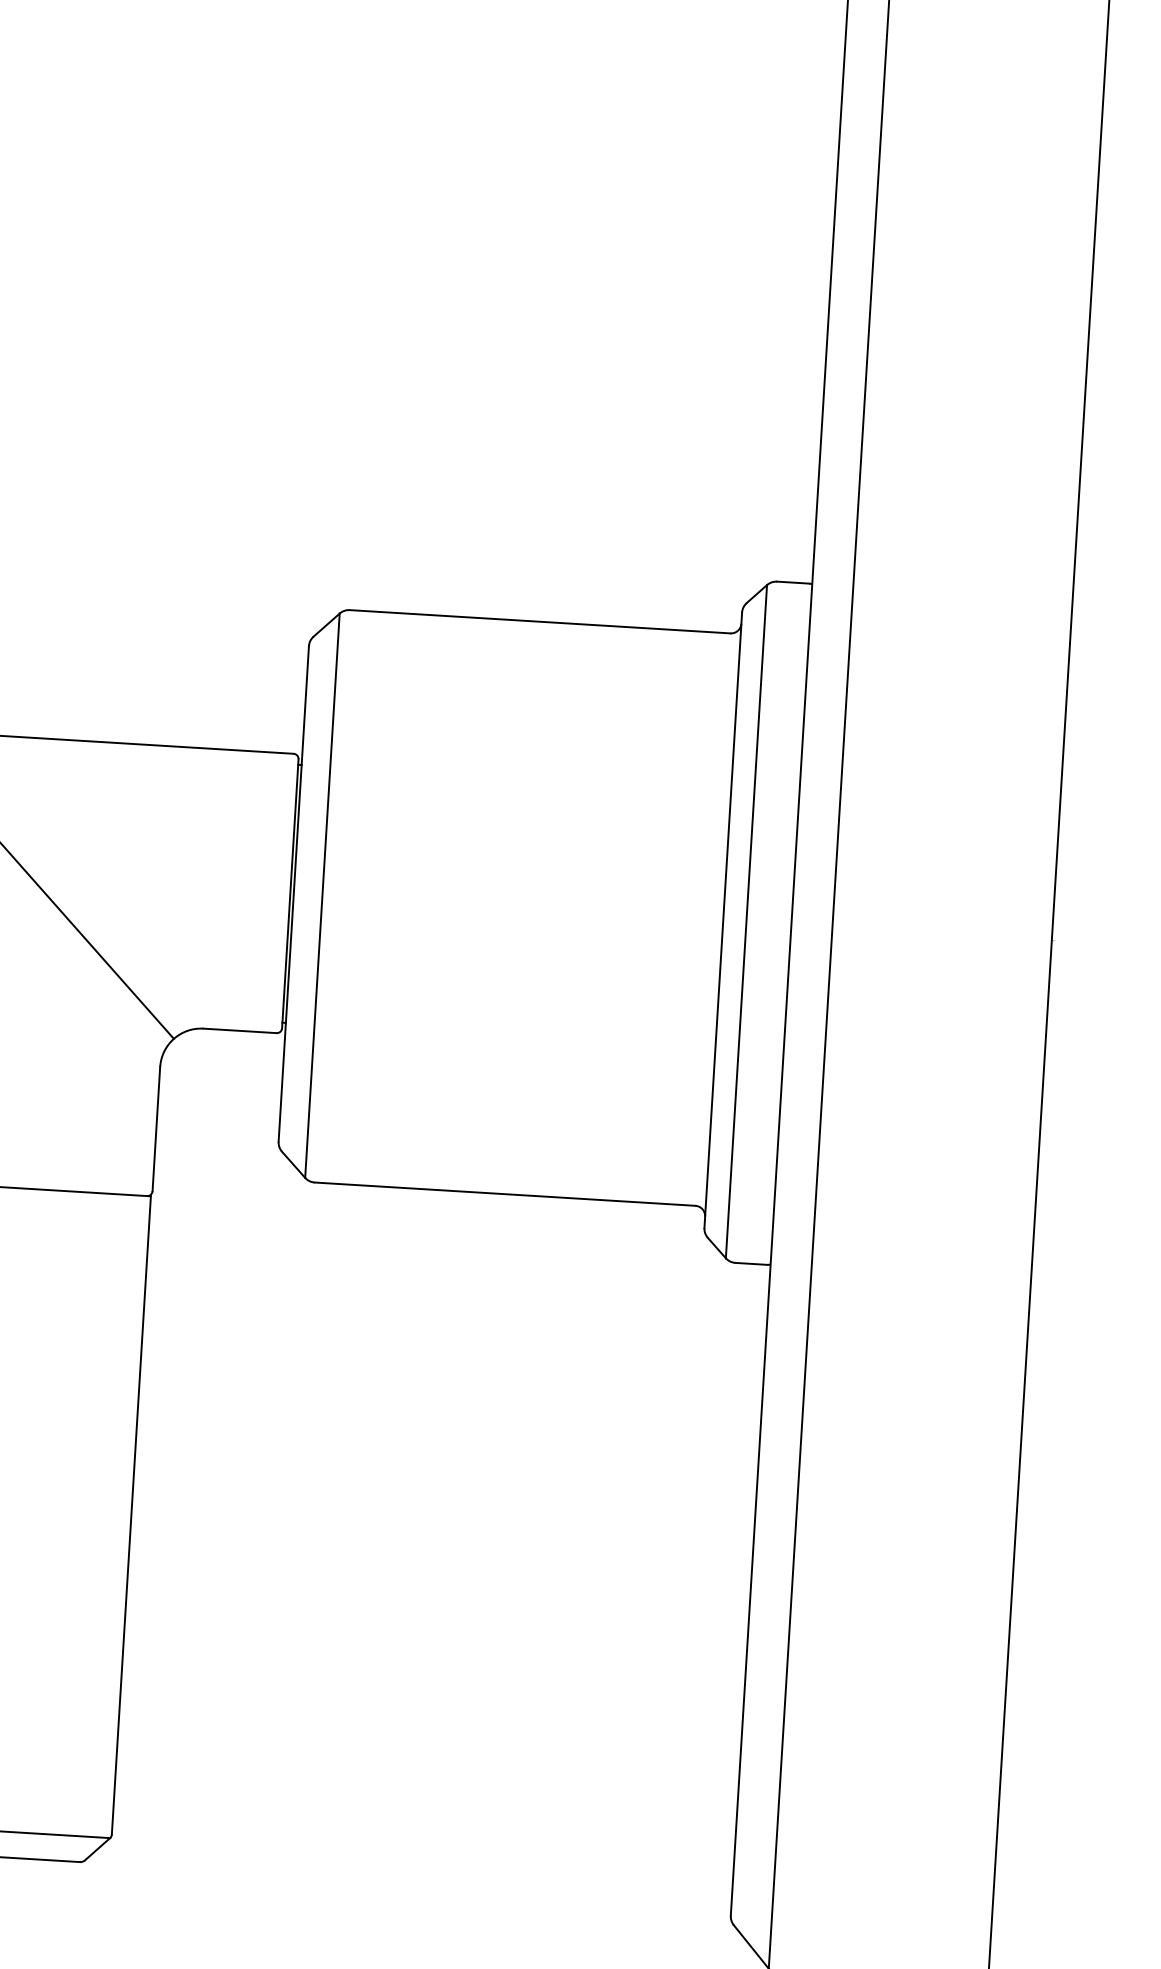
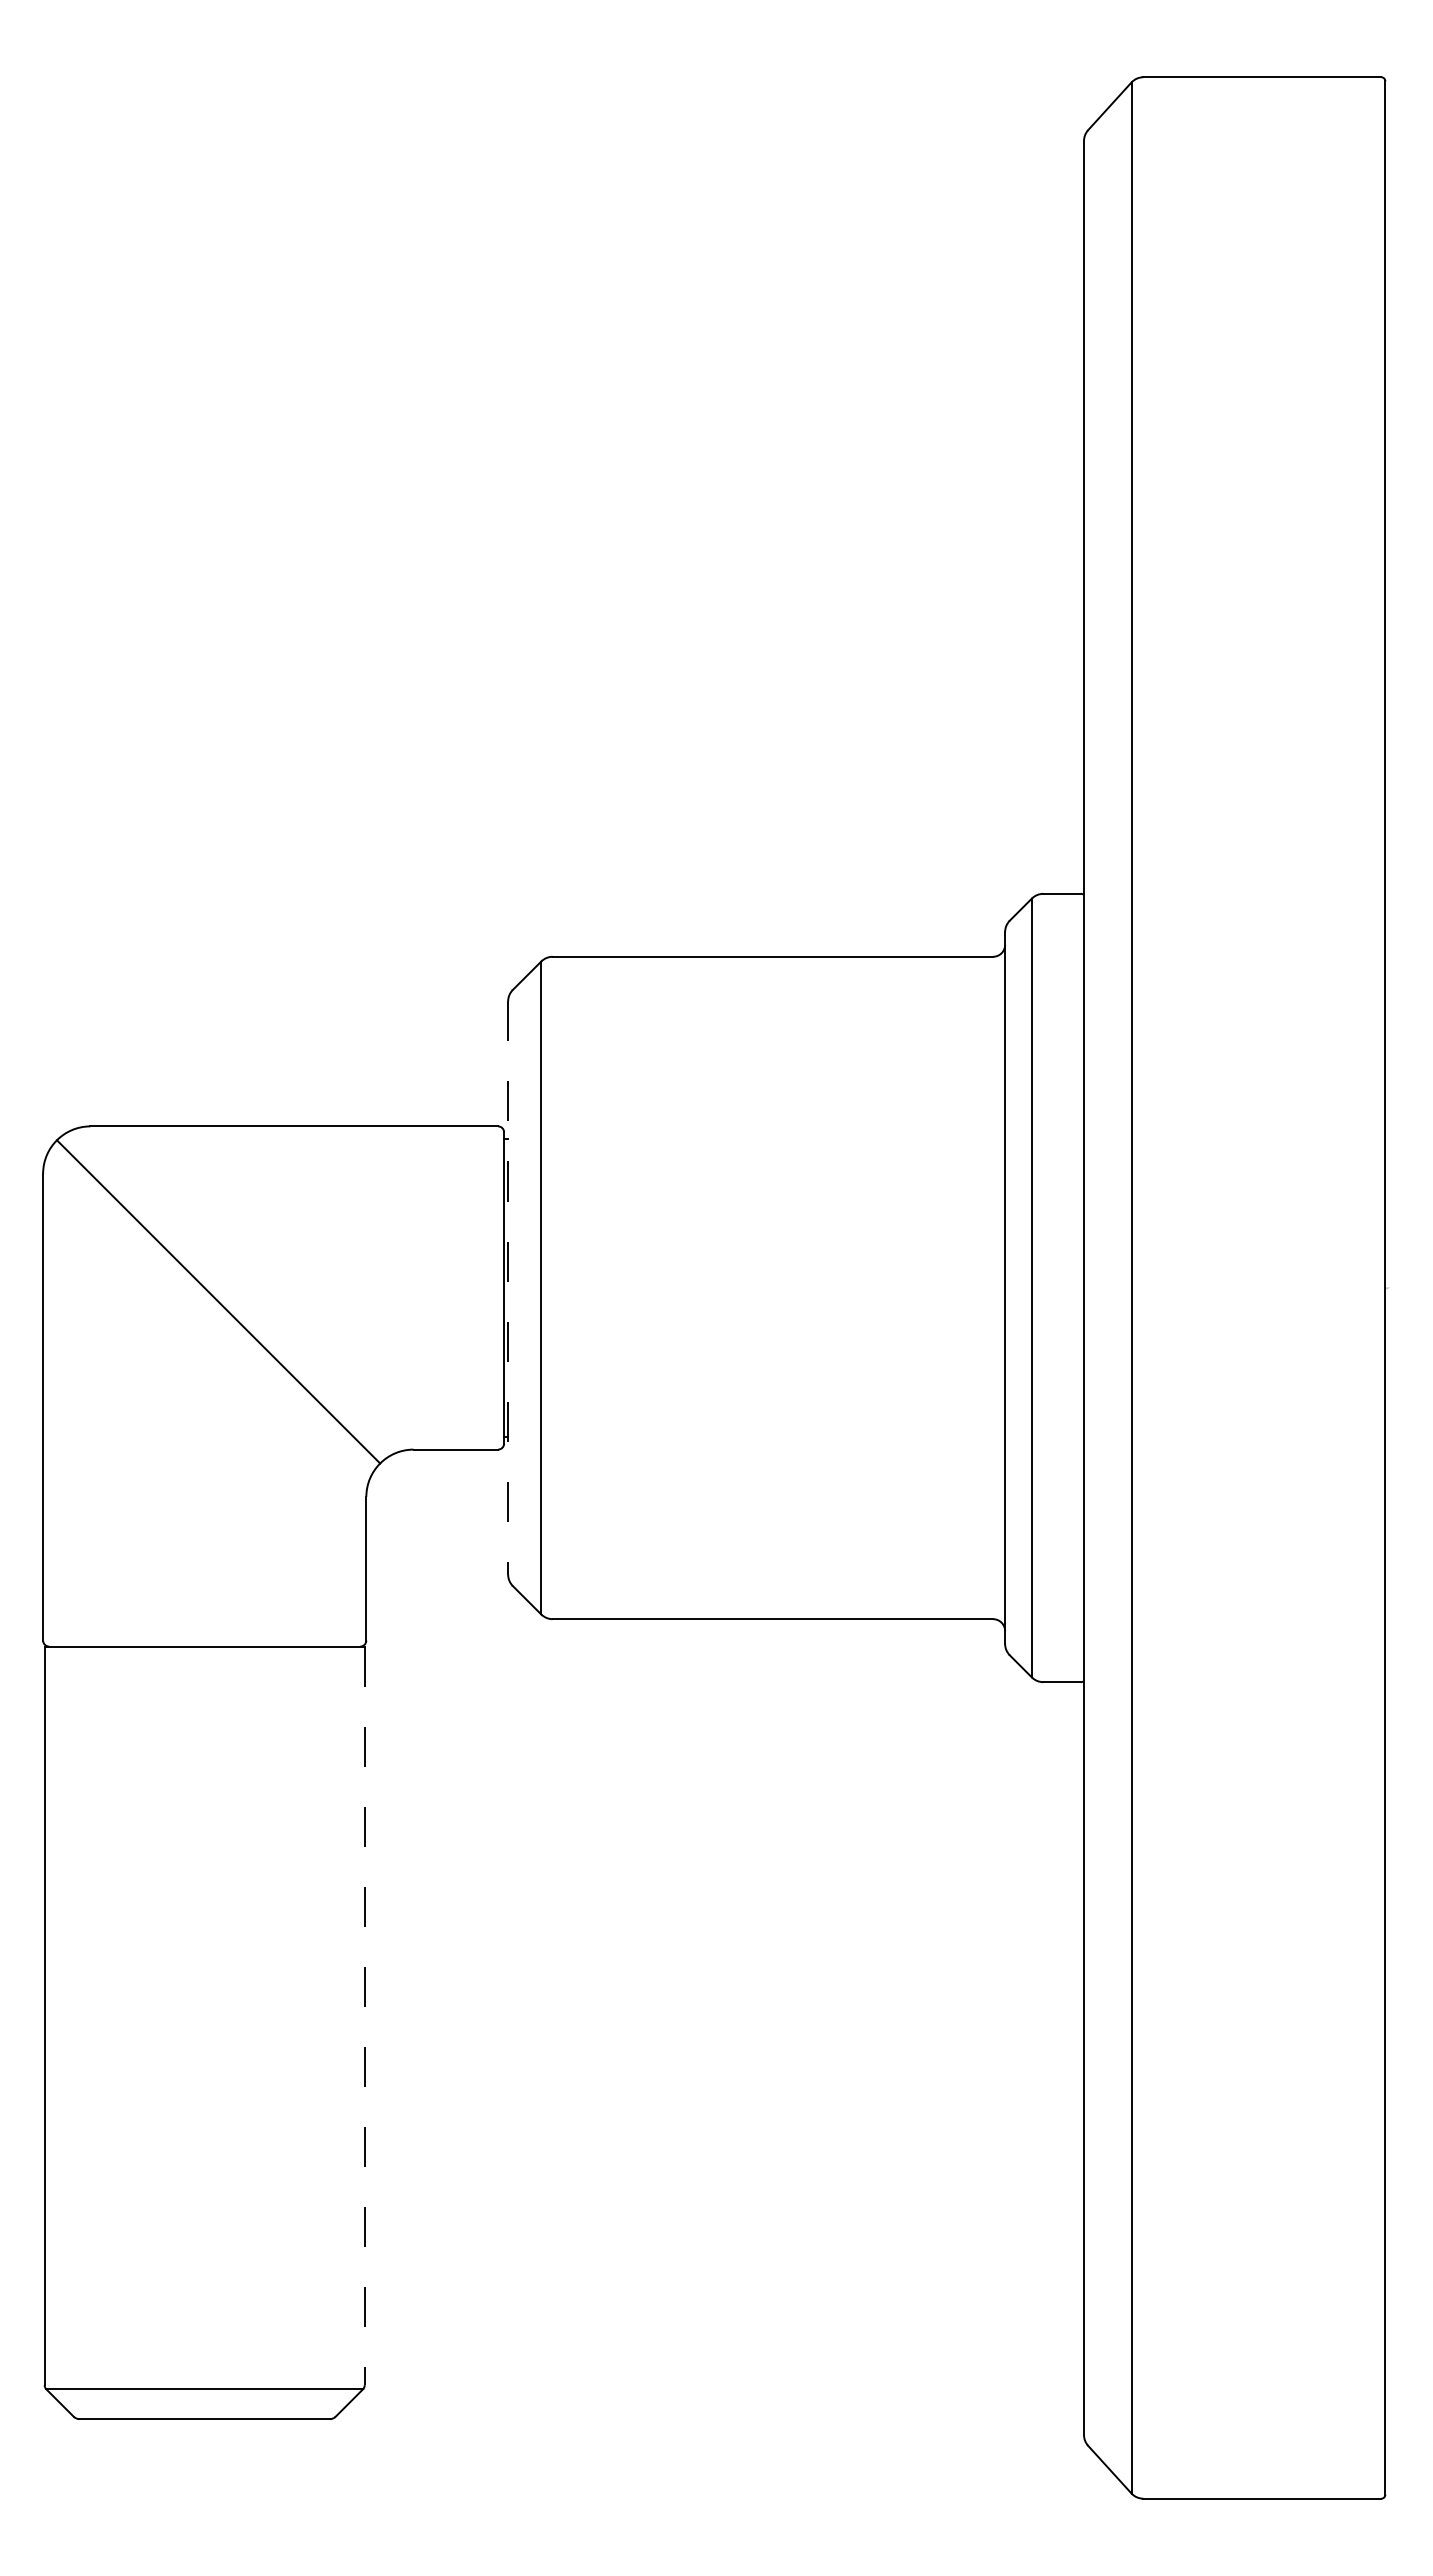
line: (294, 894) -> (508, 1288), solid -> dashed
line: (131, 1515) -> (364, 2016), solid -> dashed

